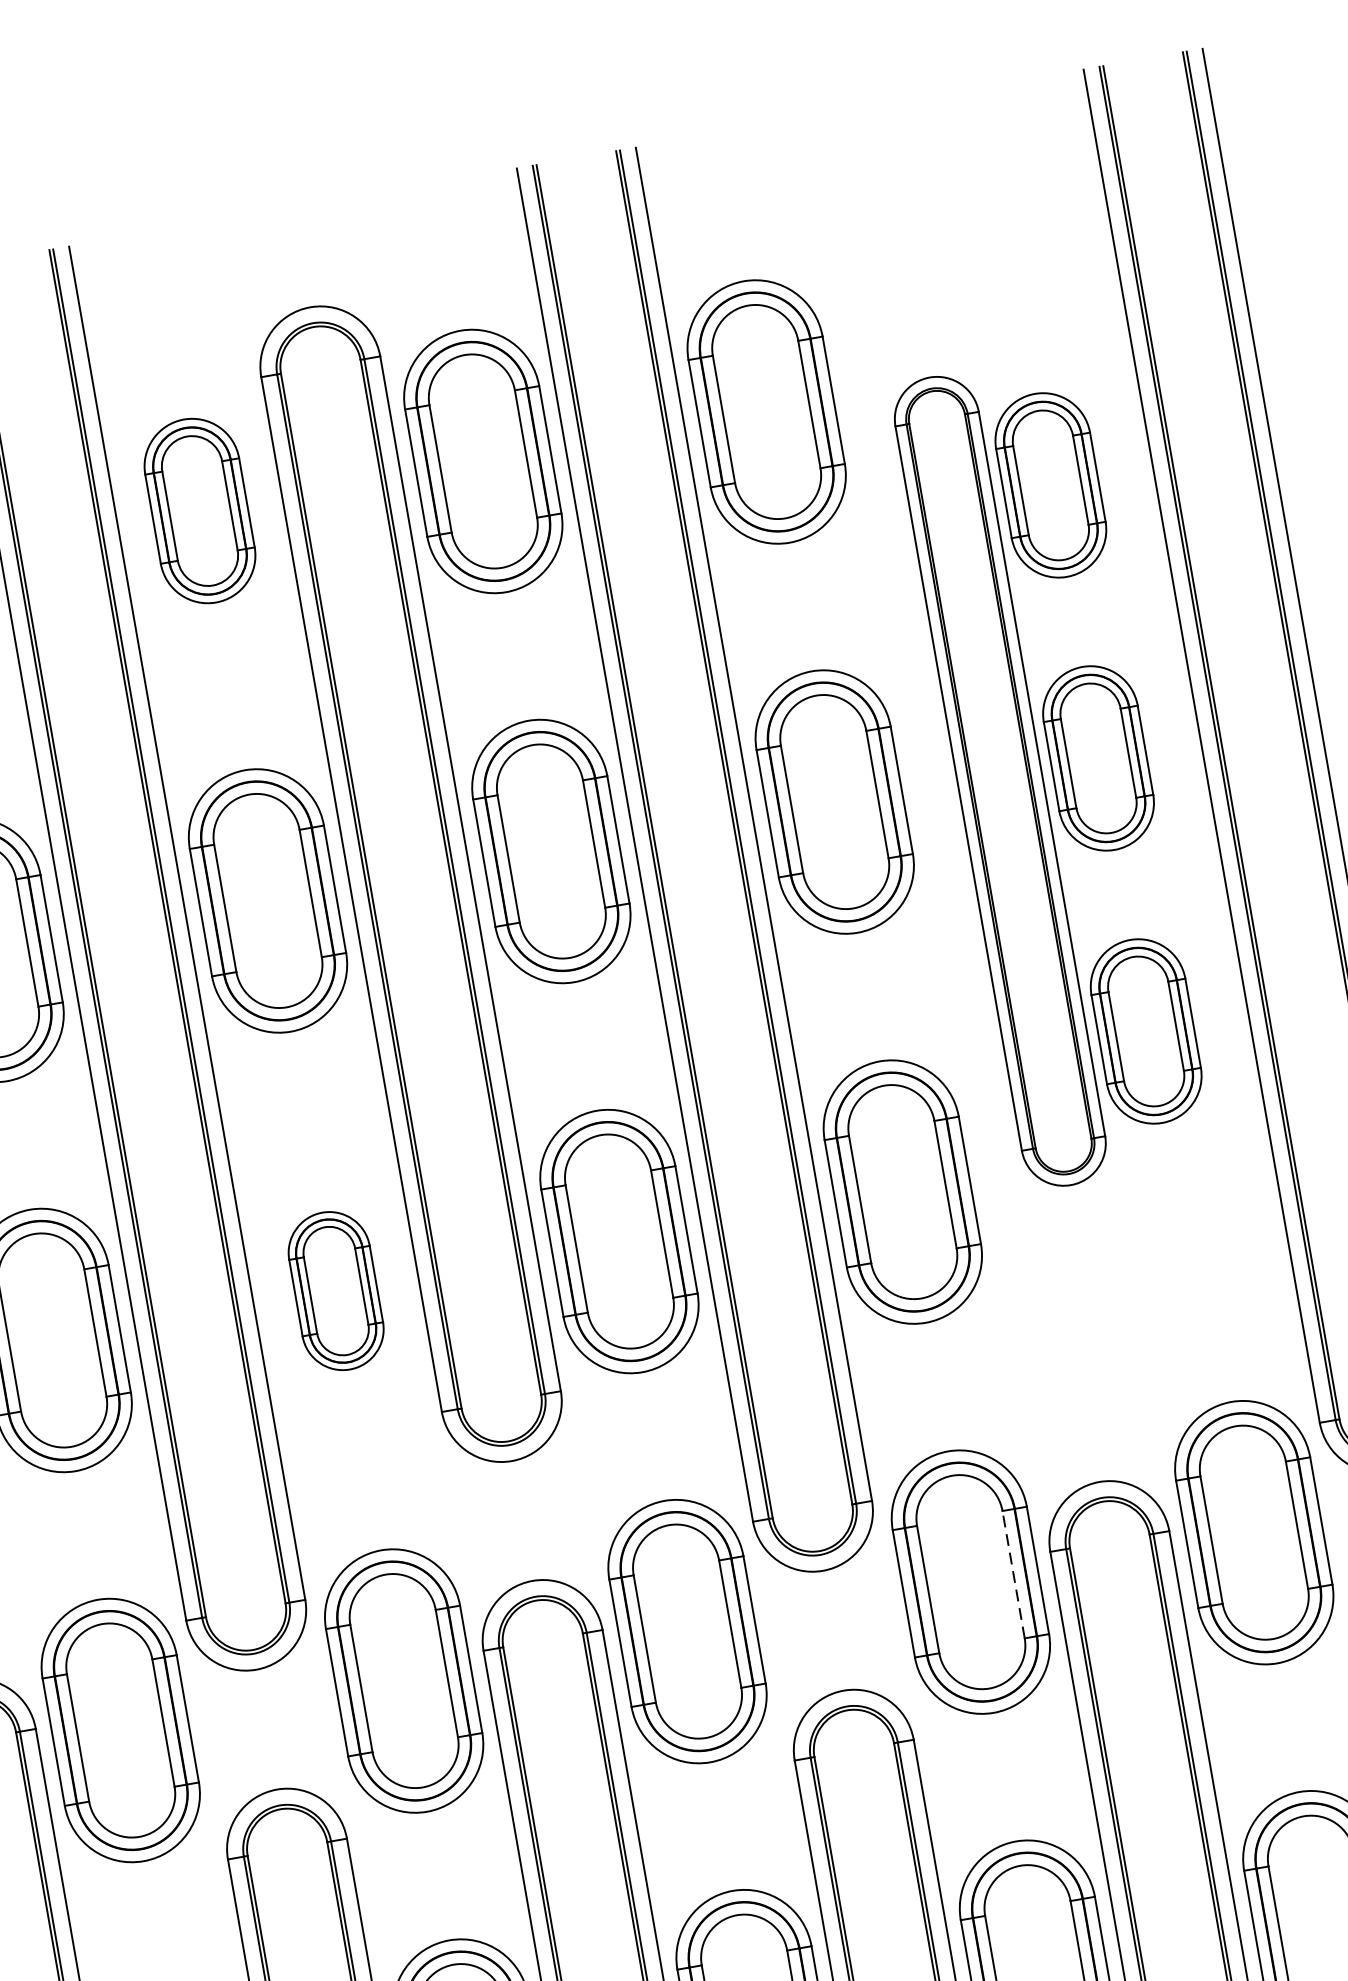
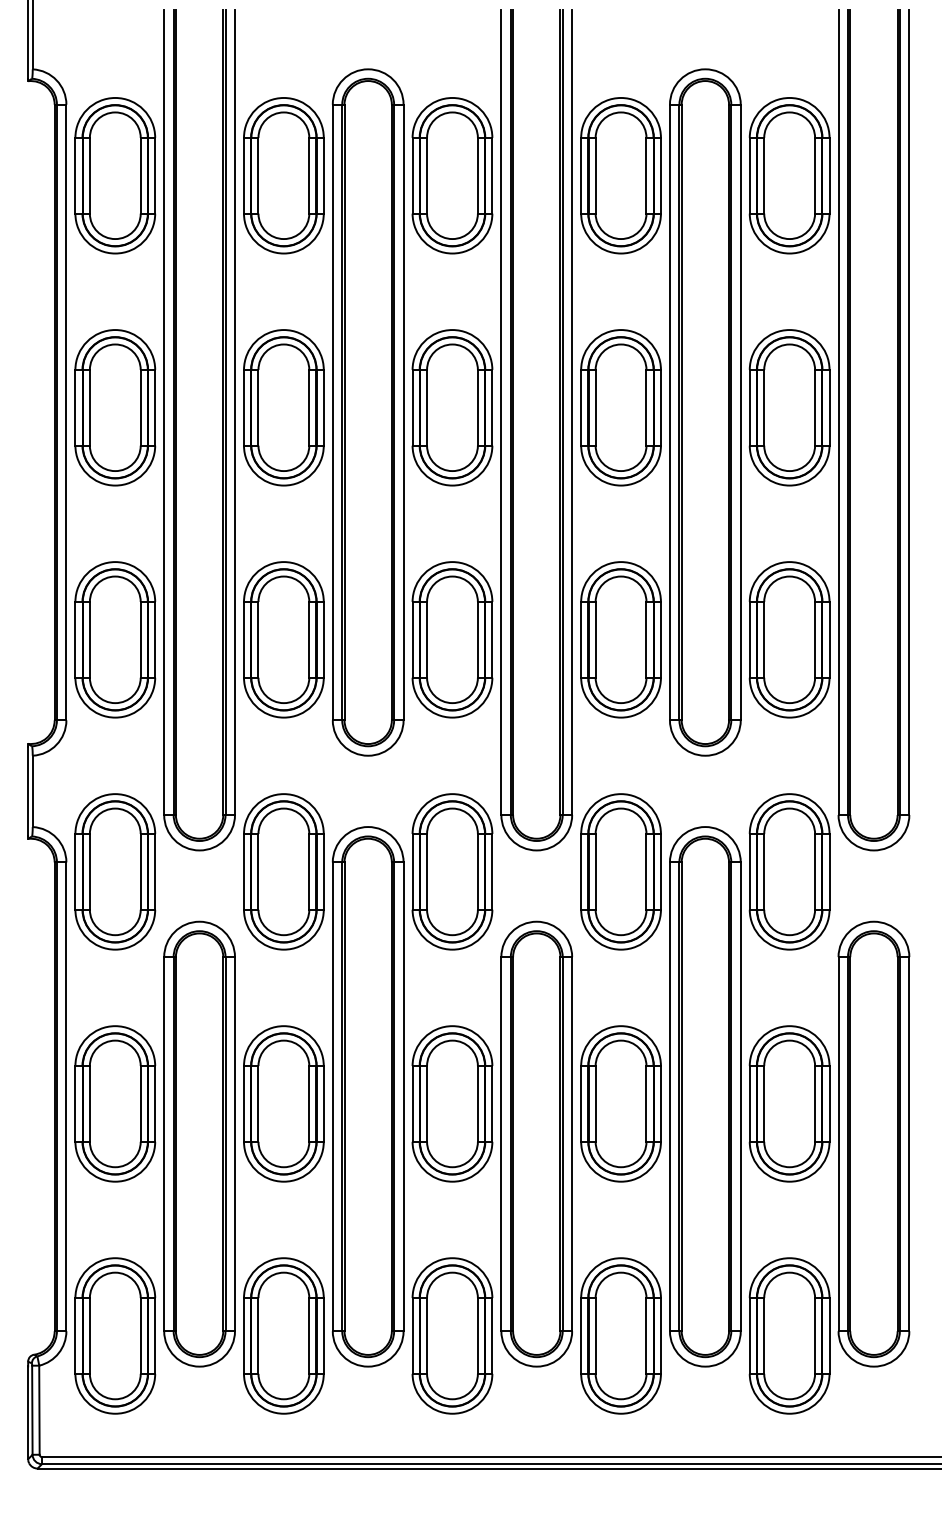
part: (199, 510) -> (283, 175), size x1.43
part: (1052, 772) -> (749, 412), size x1.43
part: (335, 1290) -> (283, 639), size x1.67
line: (1013, 1574) -> (646, 871), dashed -> solid

